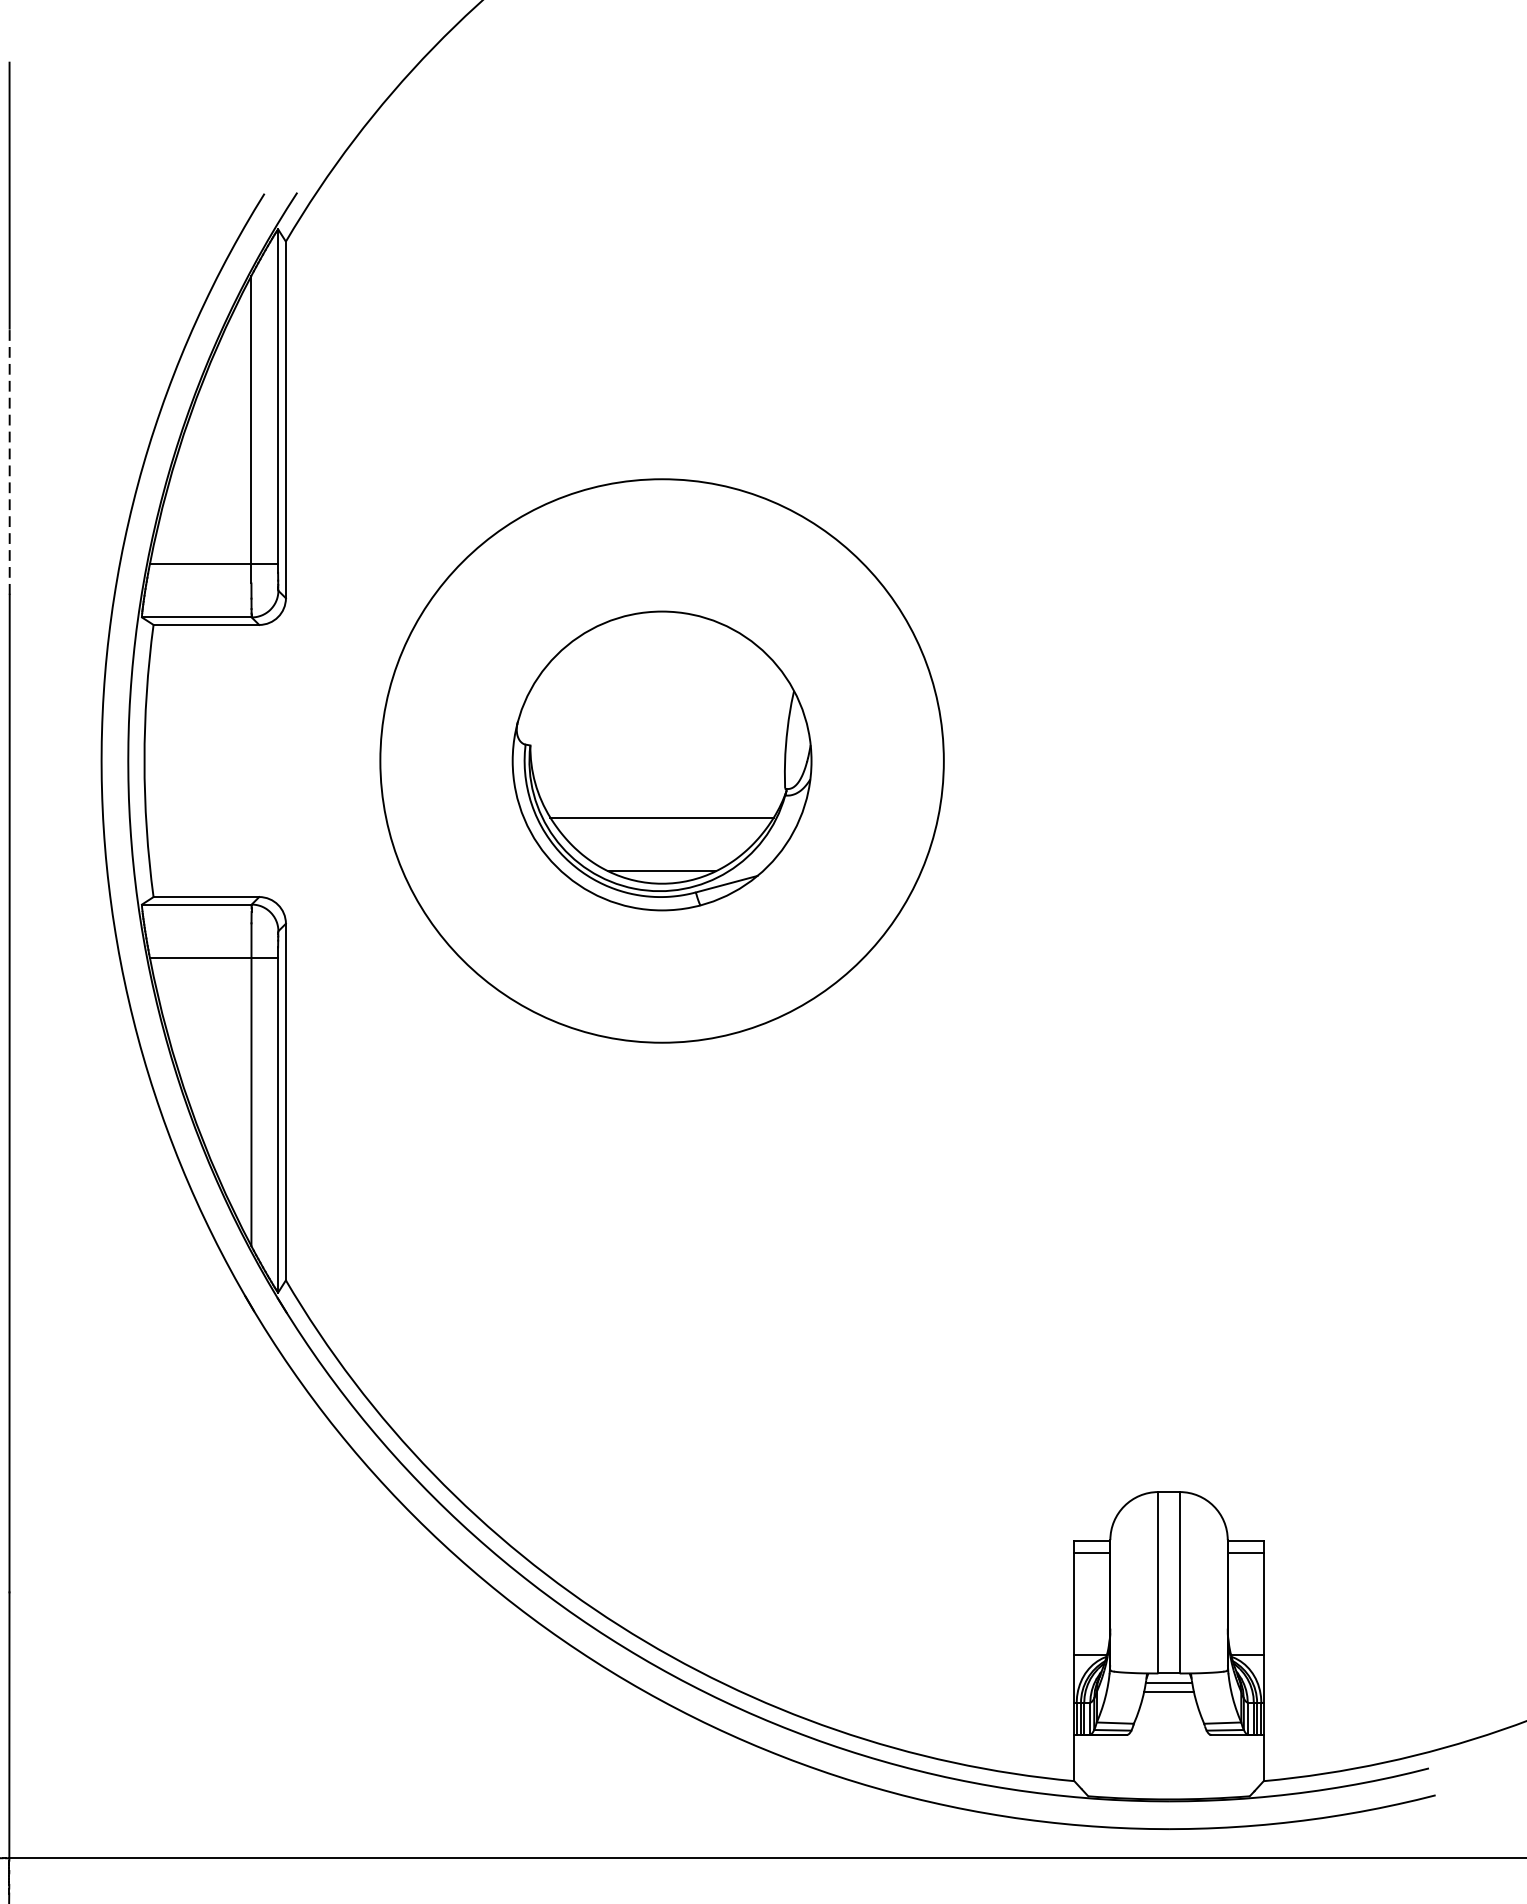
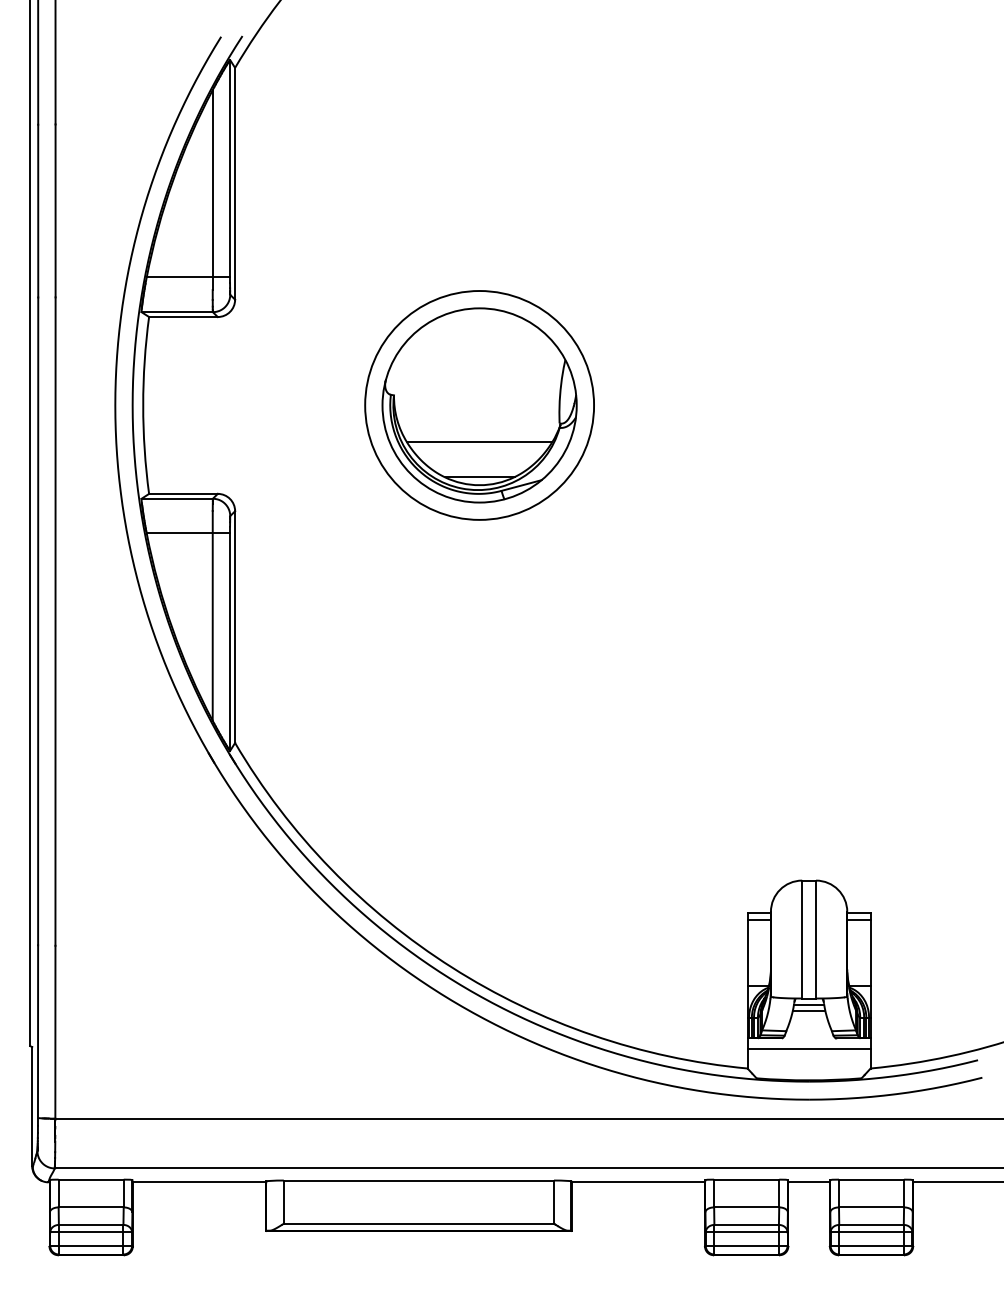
line: (9, 461) -> (55, 210), dashed -> solid
circle: (661, 761) -> (479, 405), size x0.62
line: (1168, 1750) -> (808, 1048), added

